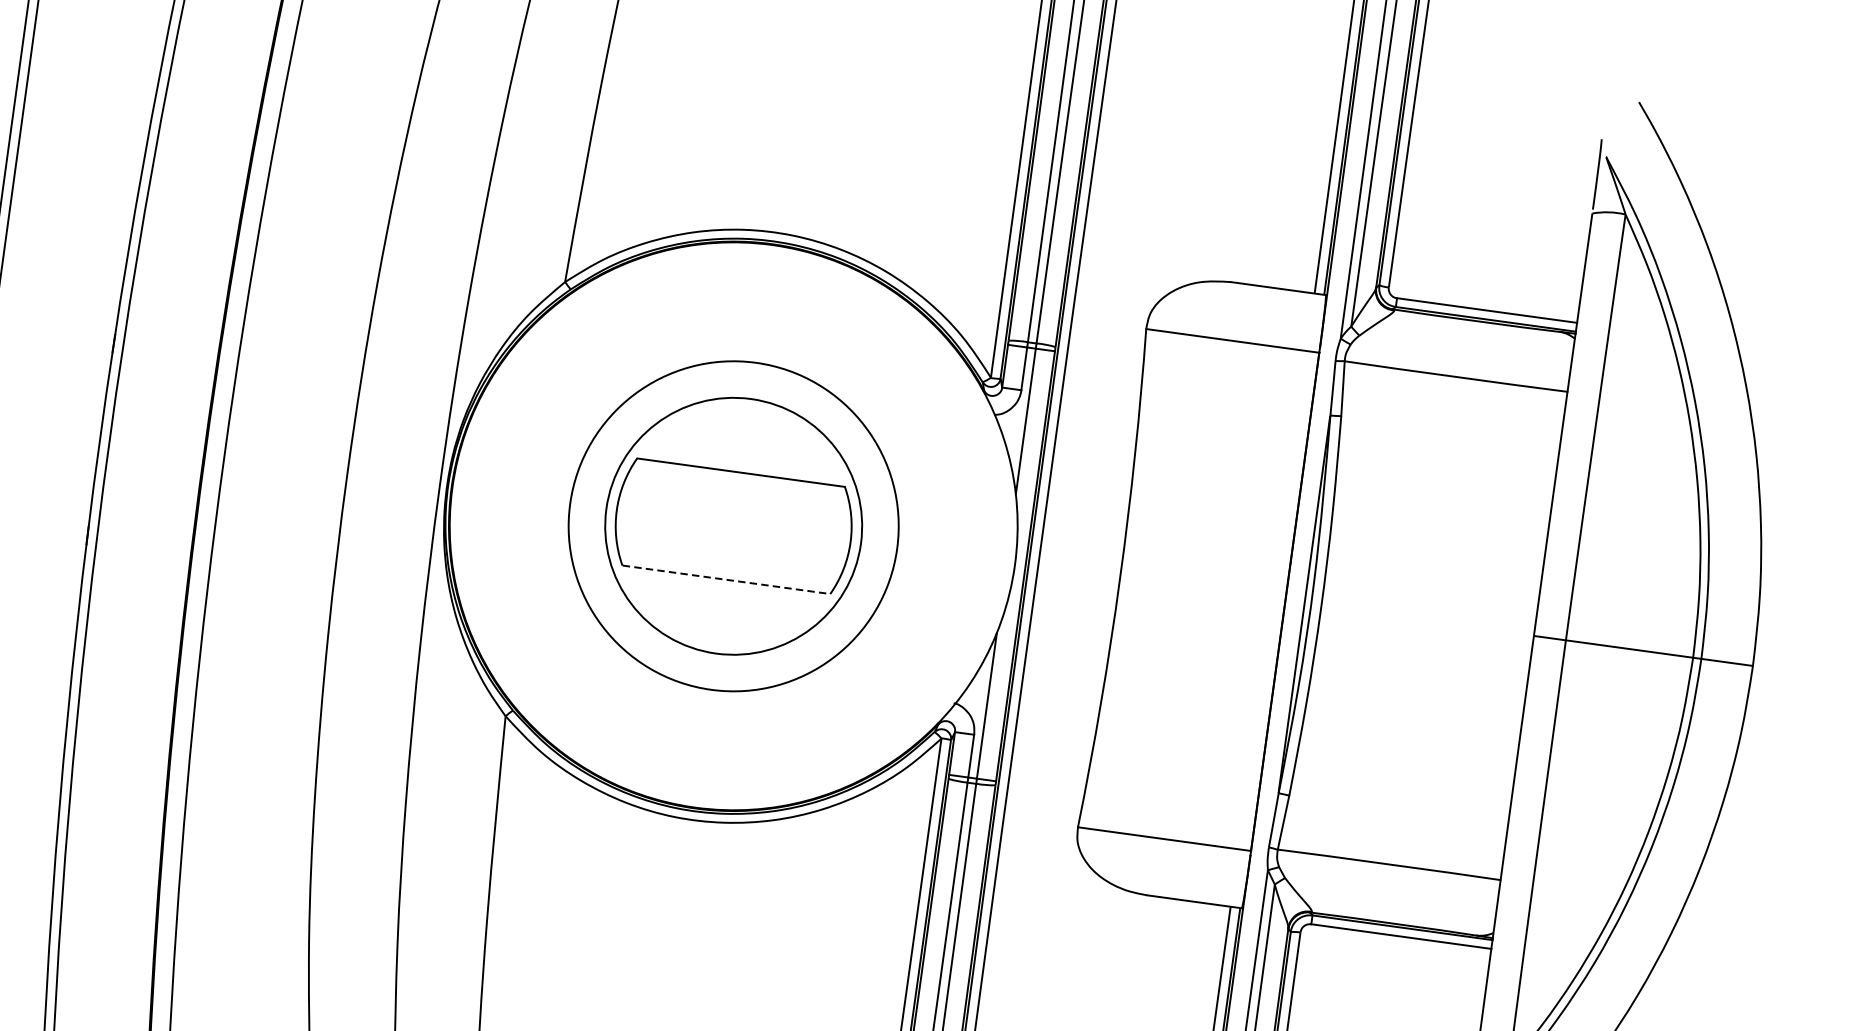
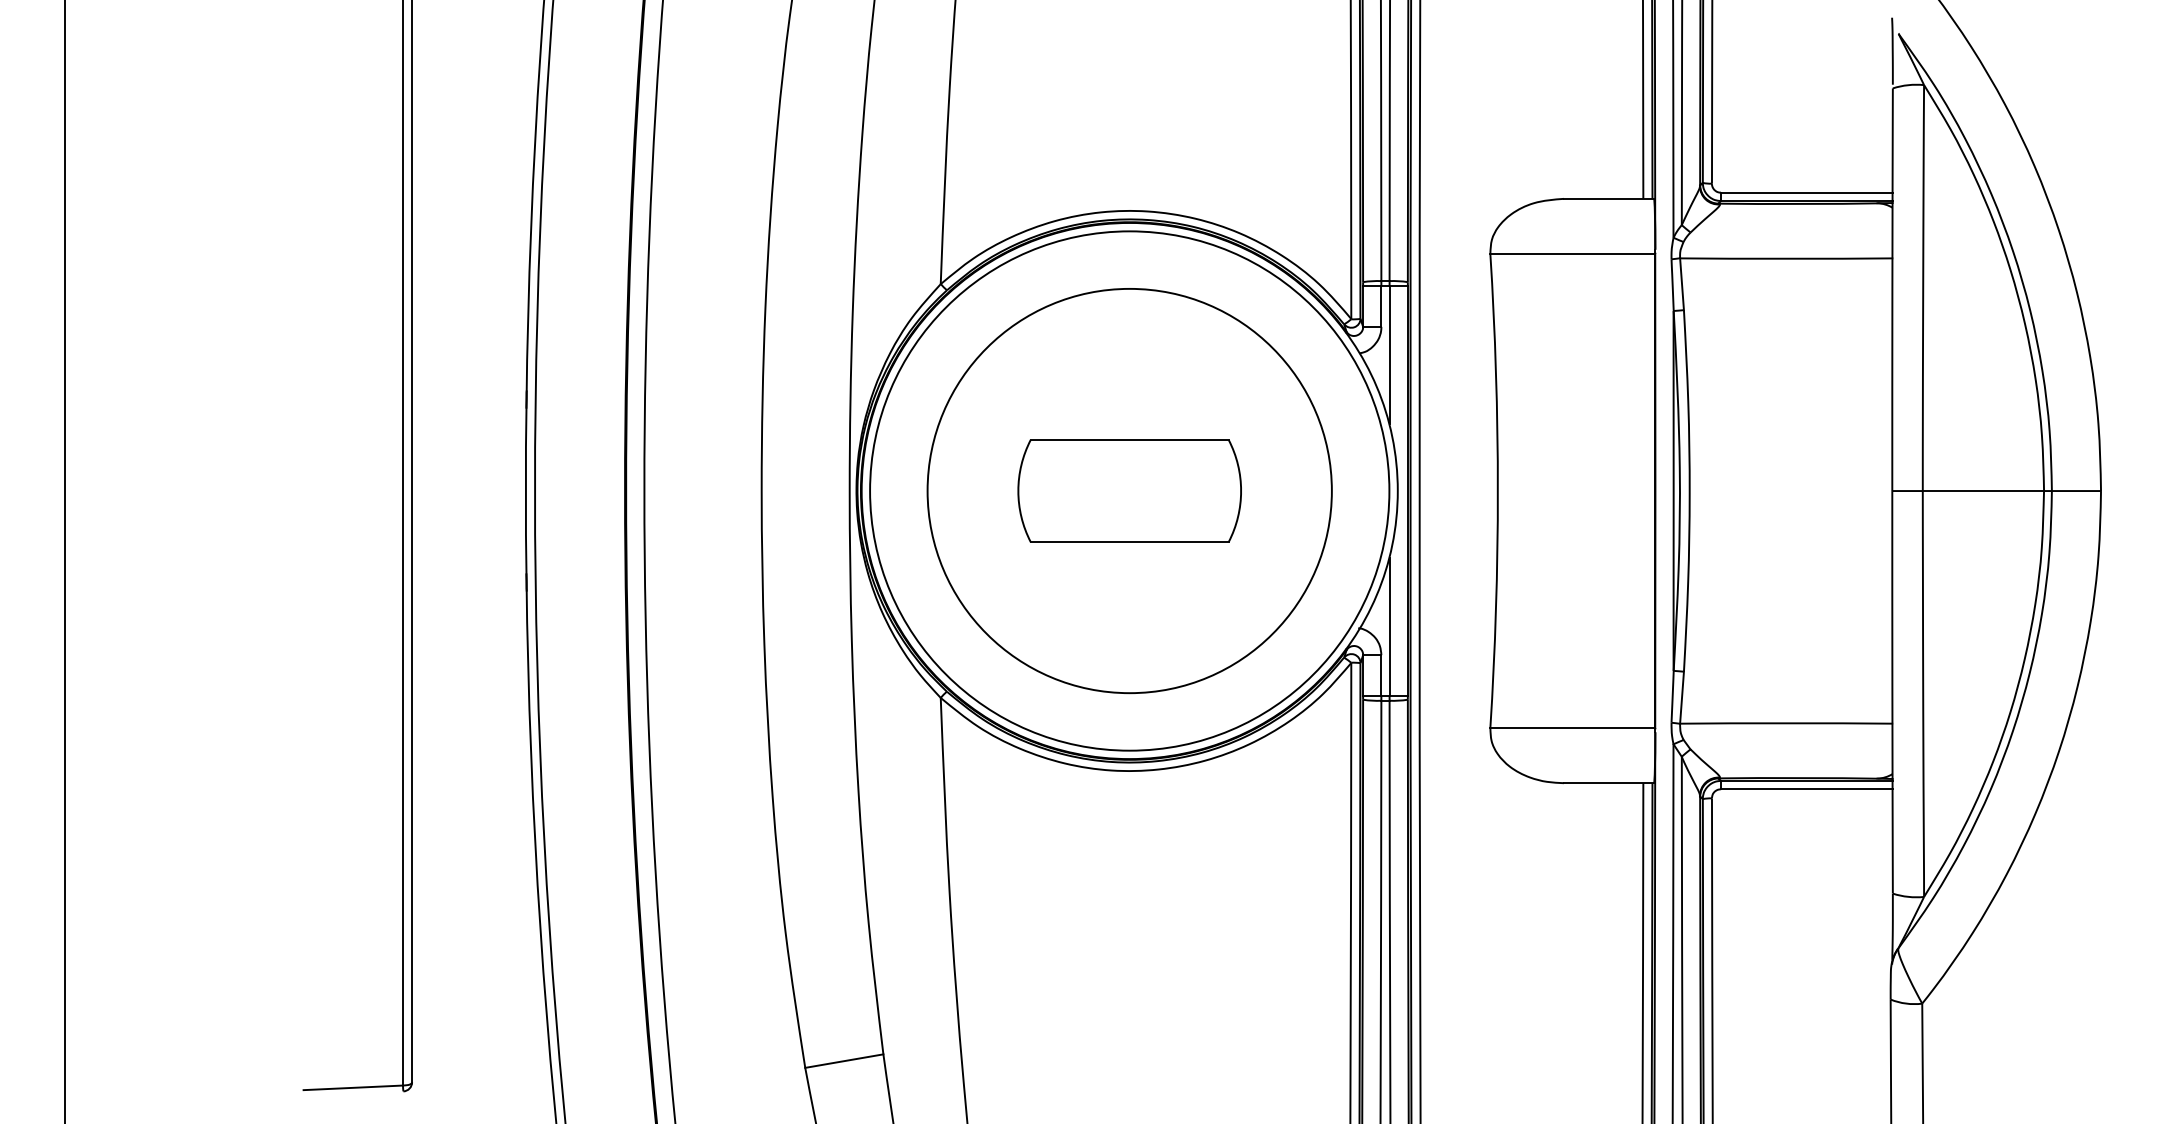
circle: (733, 525) -> (1129, 490), size x1.67
circle: (733, 525) -> (1129, 490), size x1.67
line: (726, 579) -> (1129, 541), dashed -> solid

